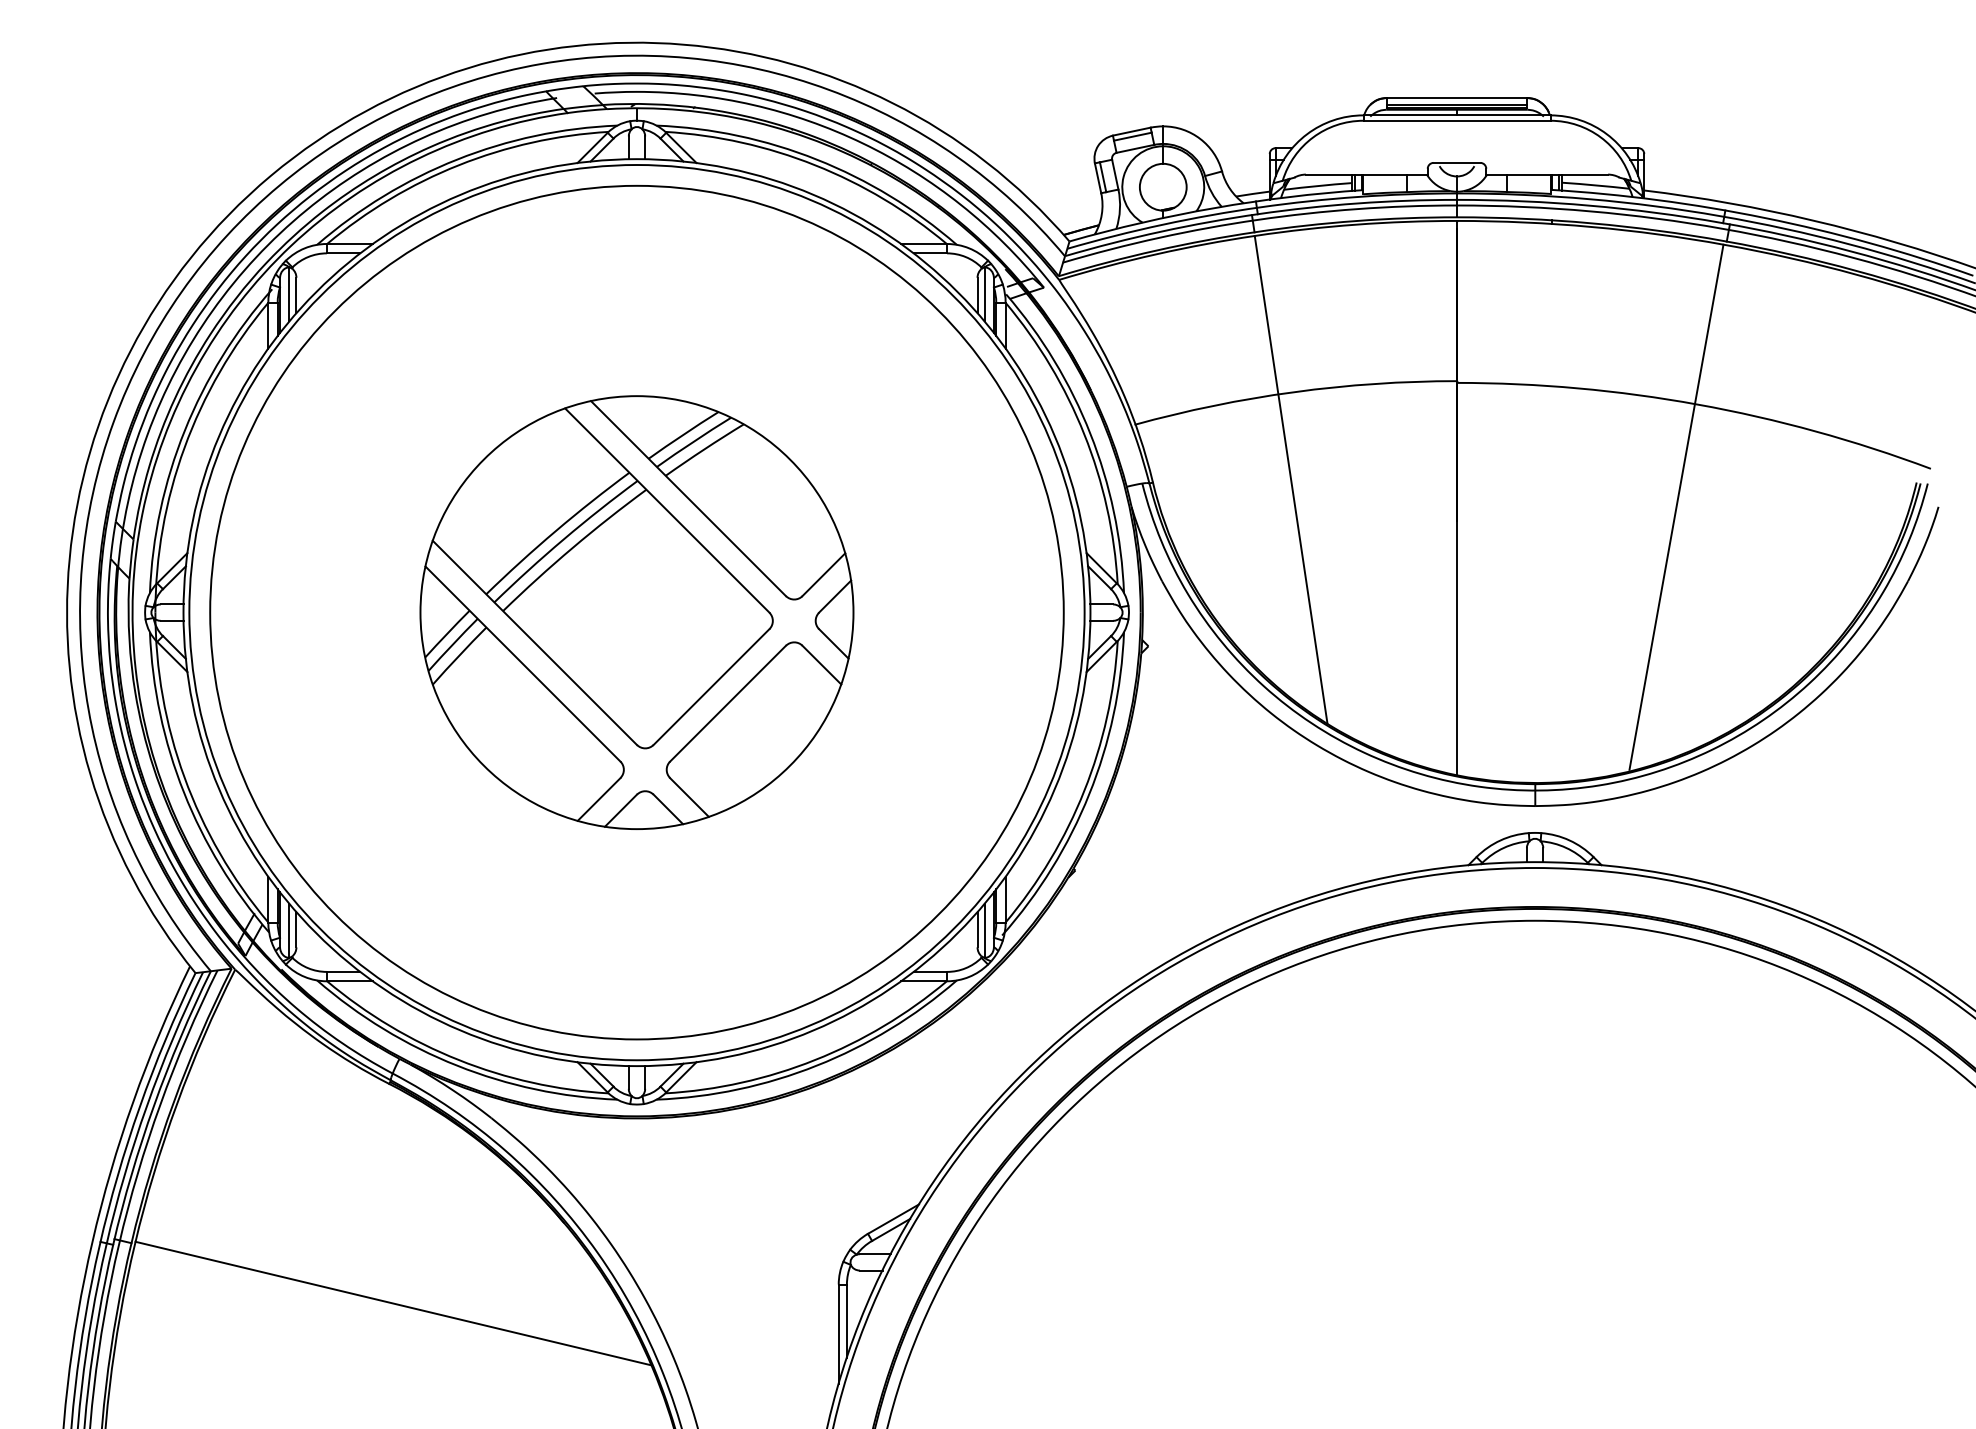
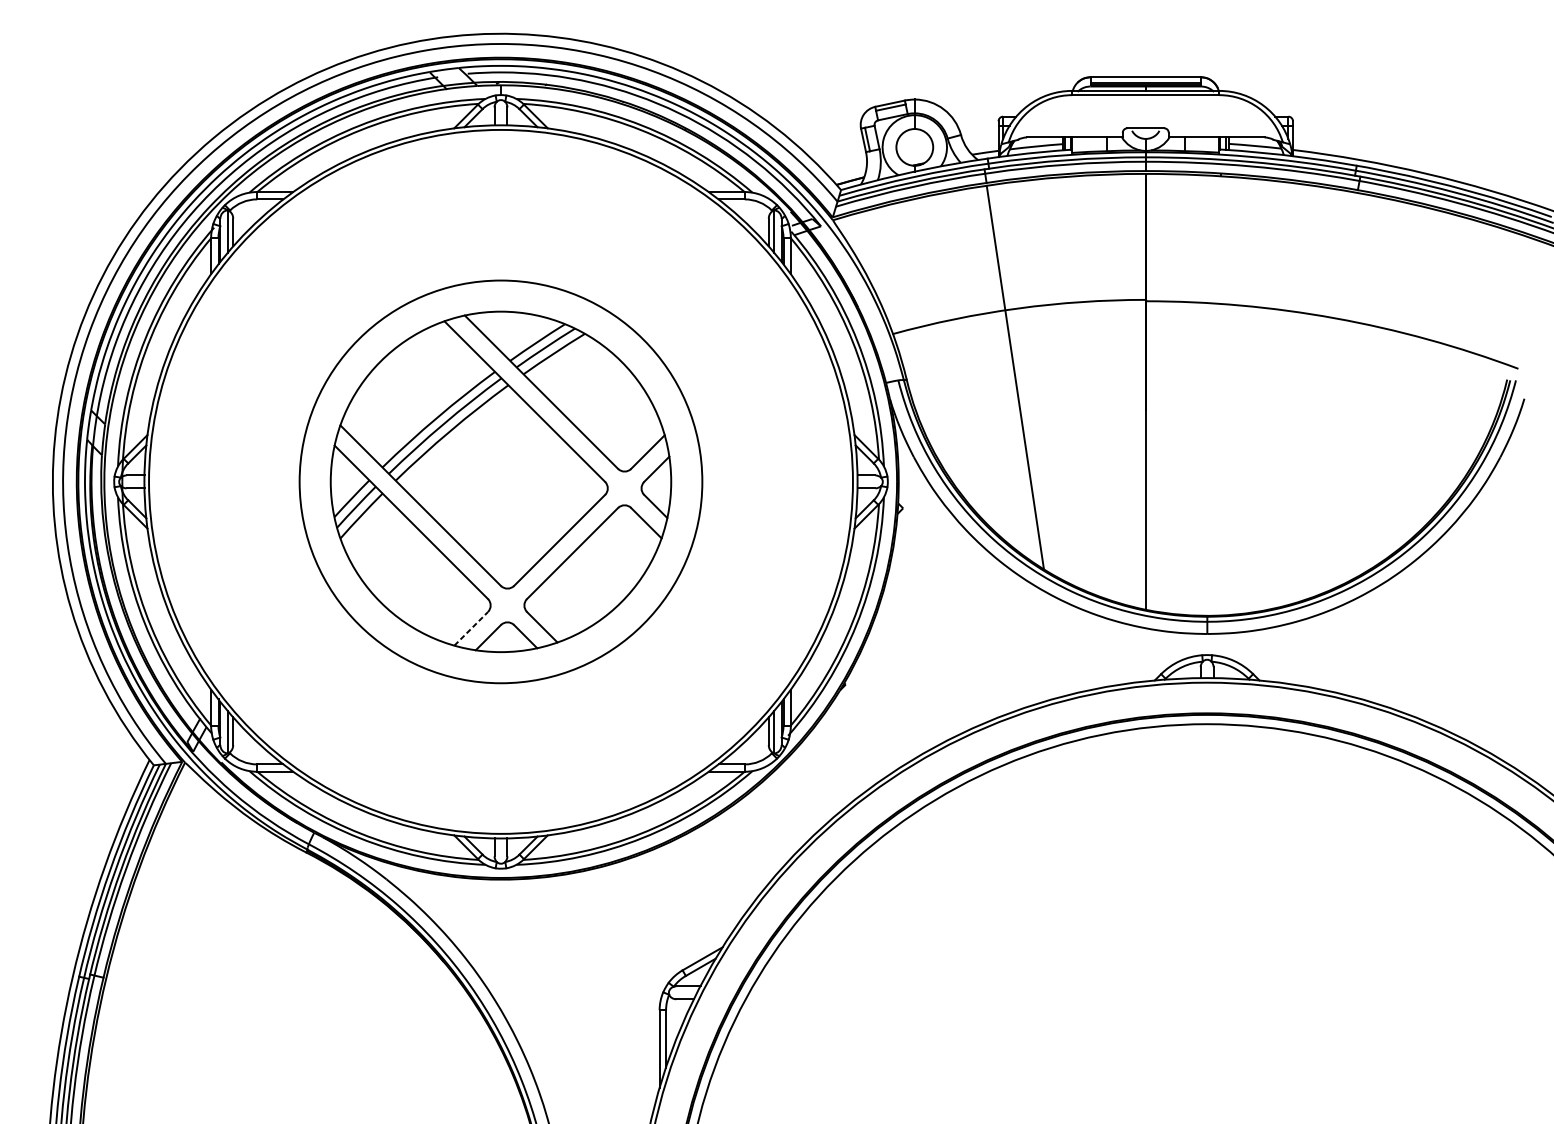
line: (1676, 506) -> (1318, 398), removed
circle: (636, 612) -> (500, 481), size x0.6
line: (599, 799) -> (471, 628), solid -> dashed
line: (392, 1303) -> (308, 1025), removed

